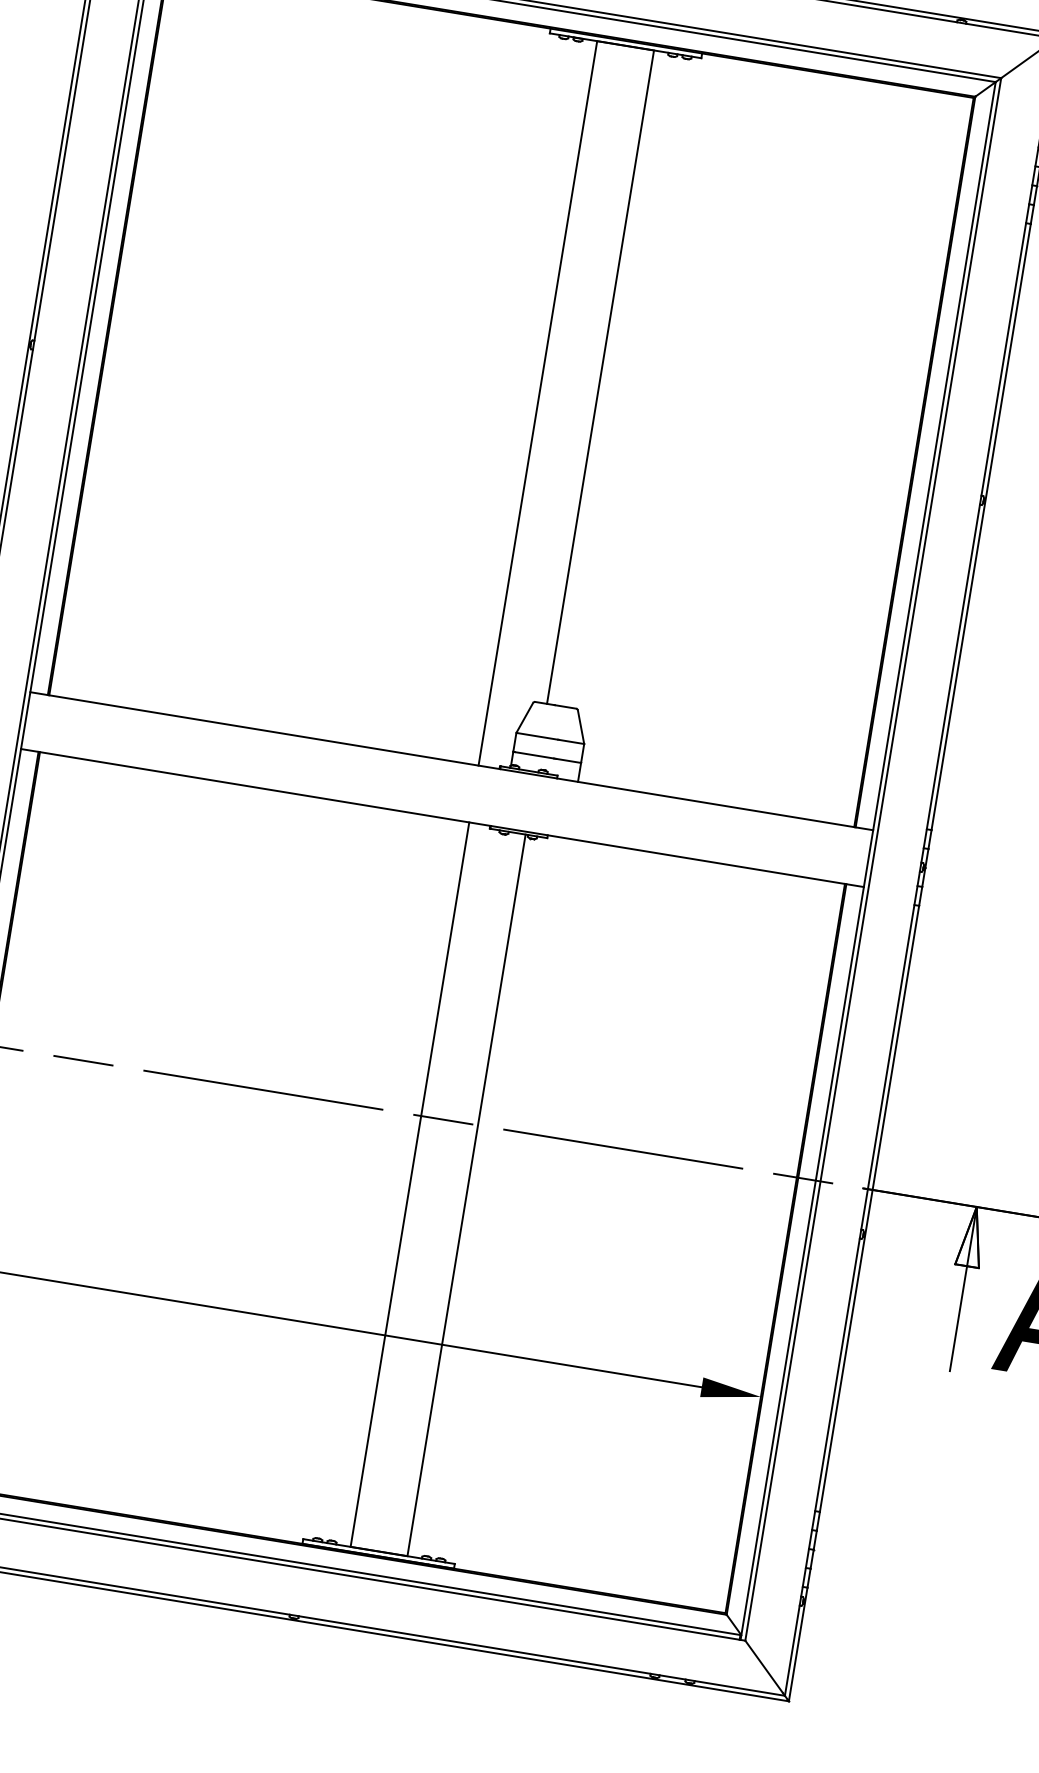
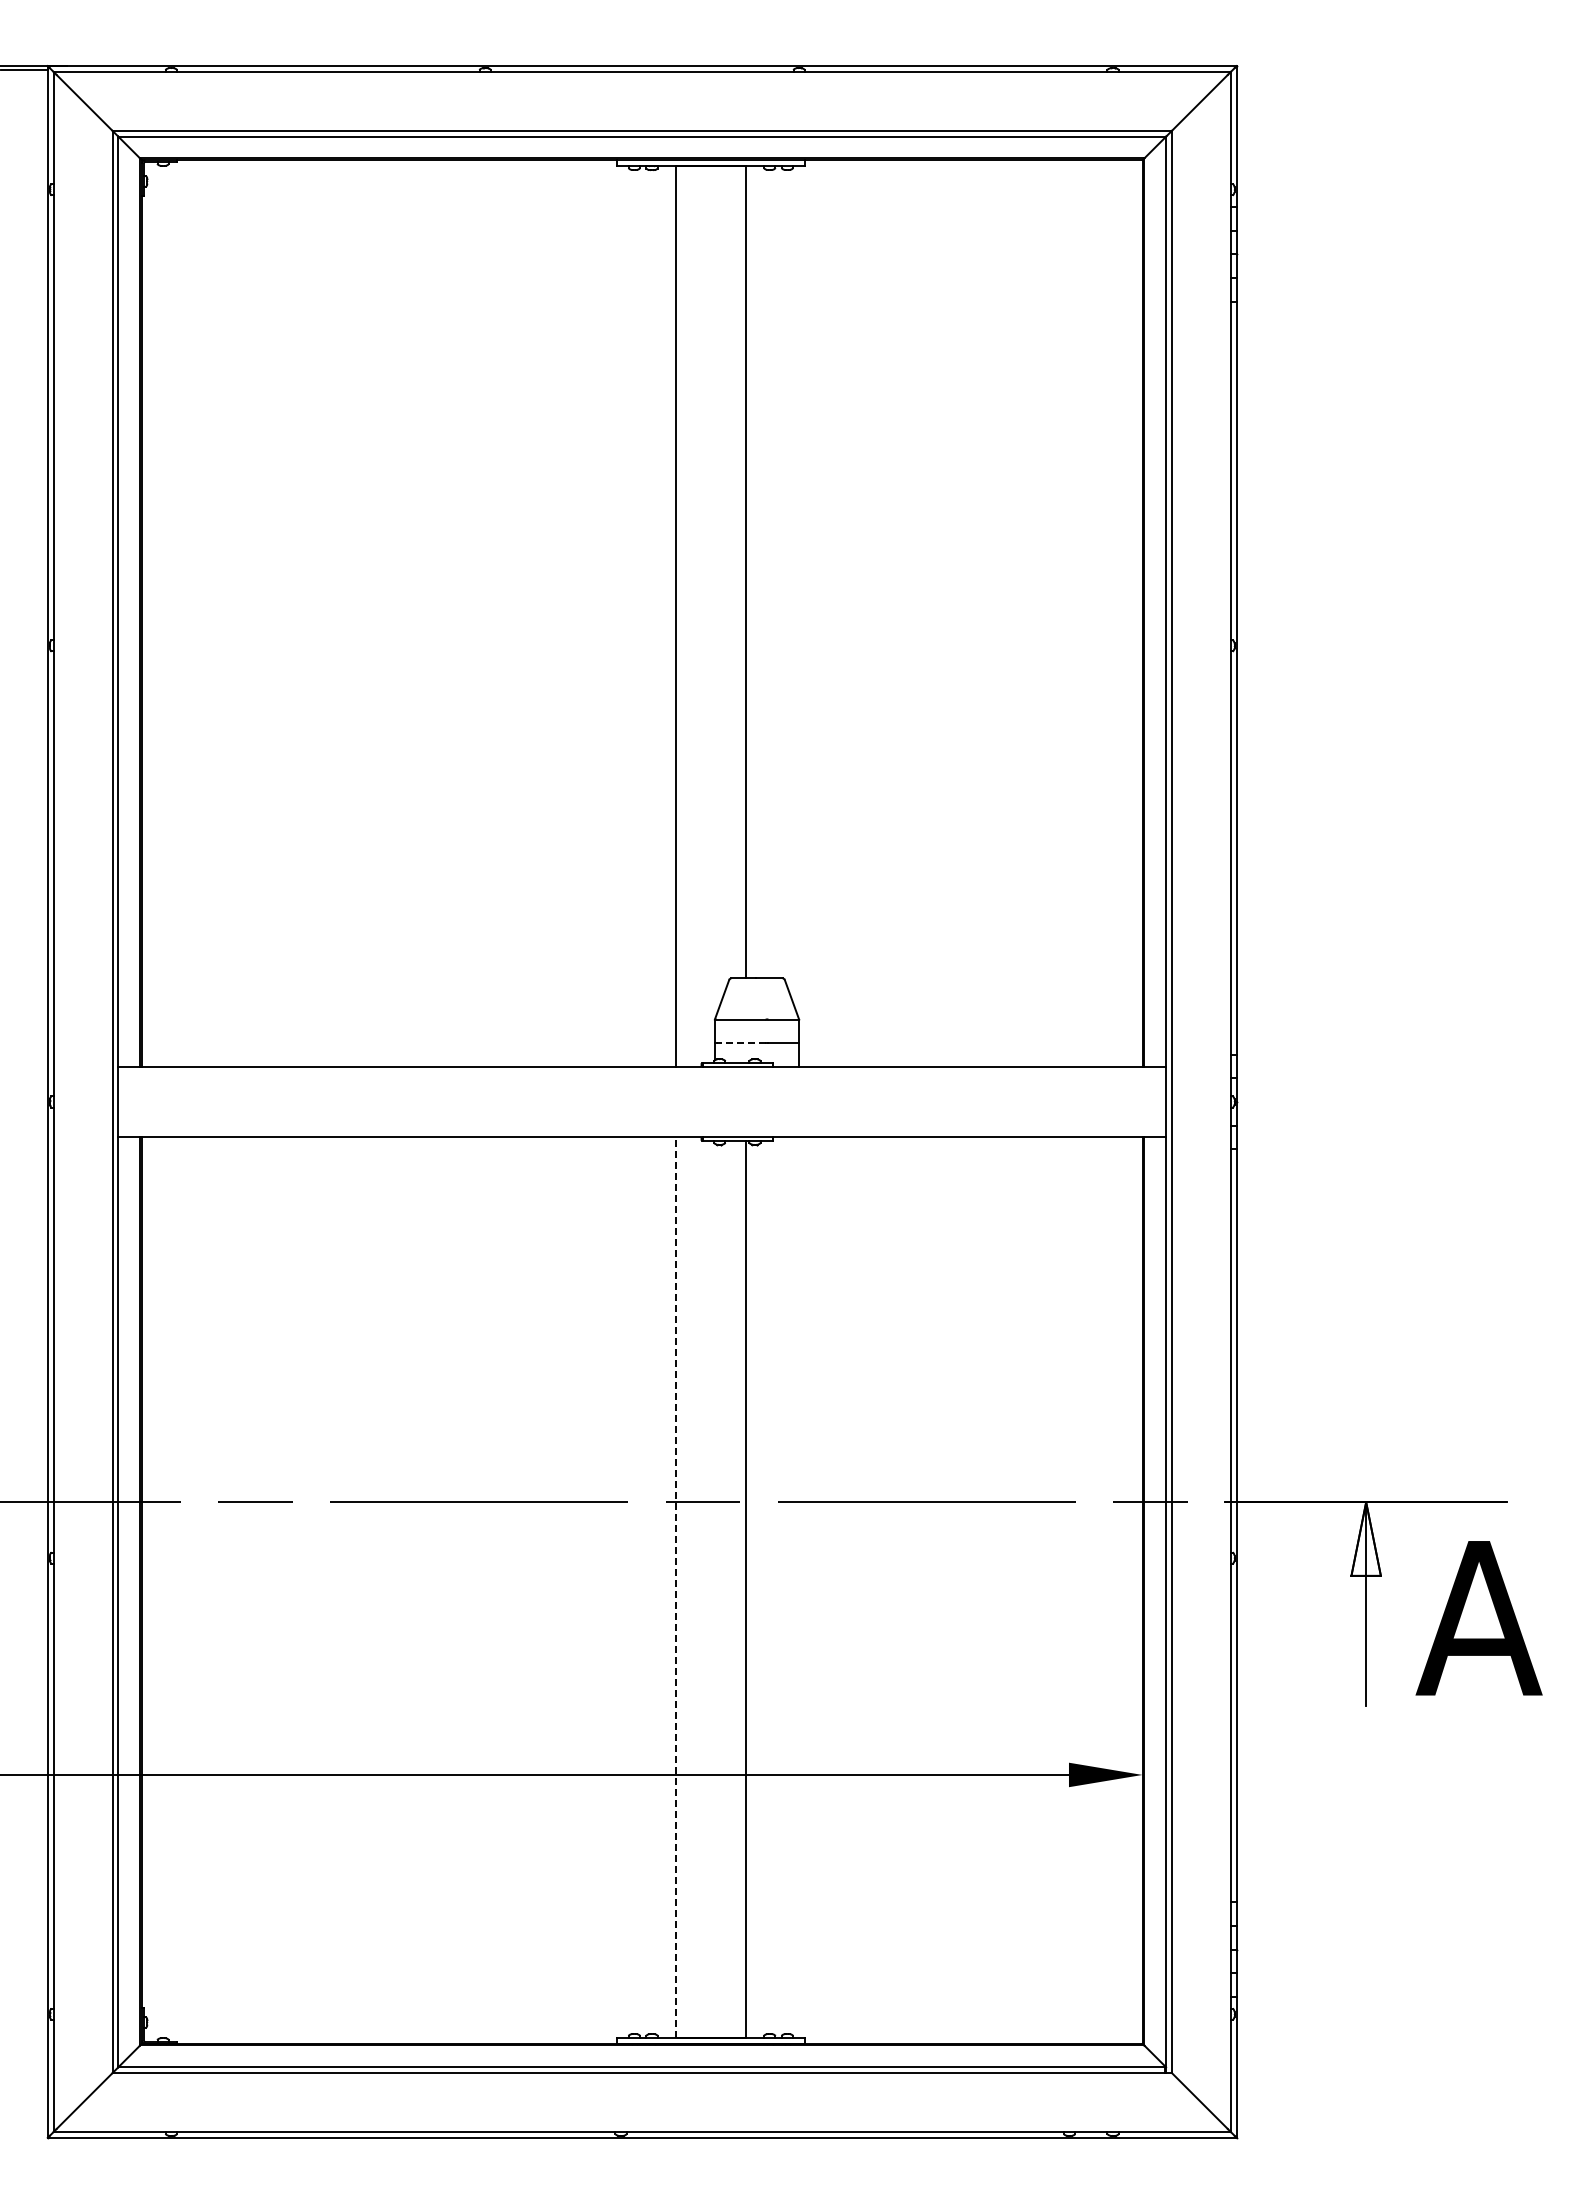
line: (533, 755) -> (740, 1043), solid -> dashed
line: (409, 1184) -> (675, 1587), solid -> dashed

